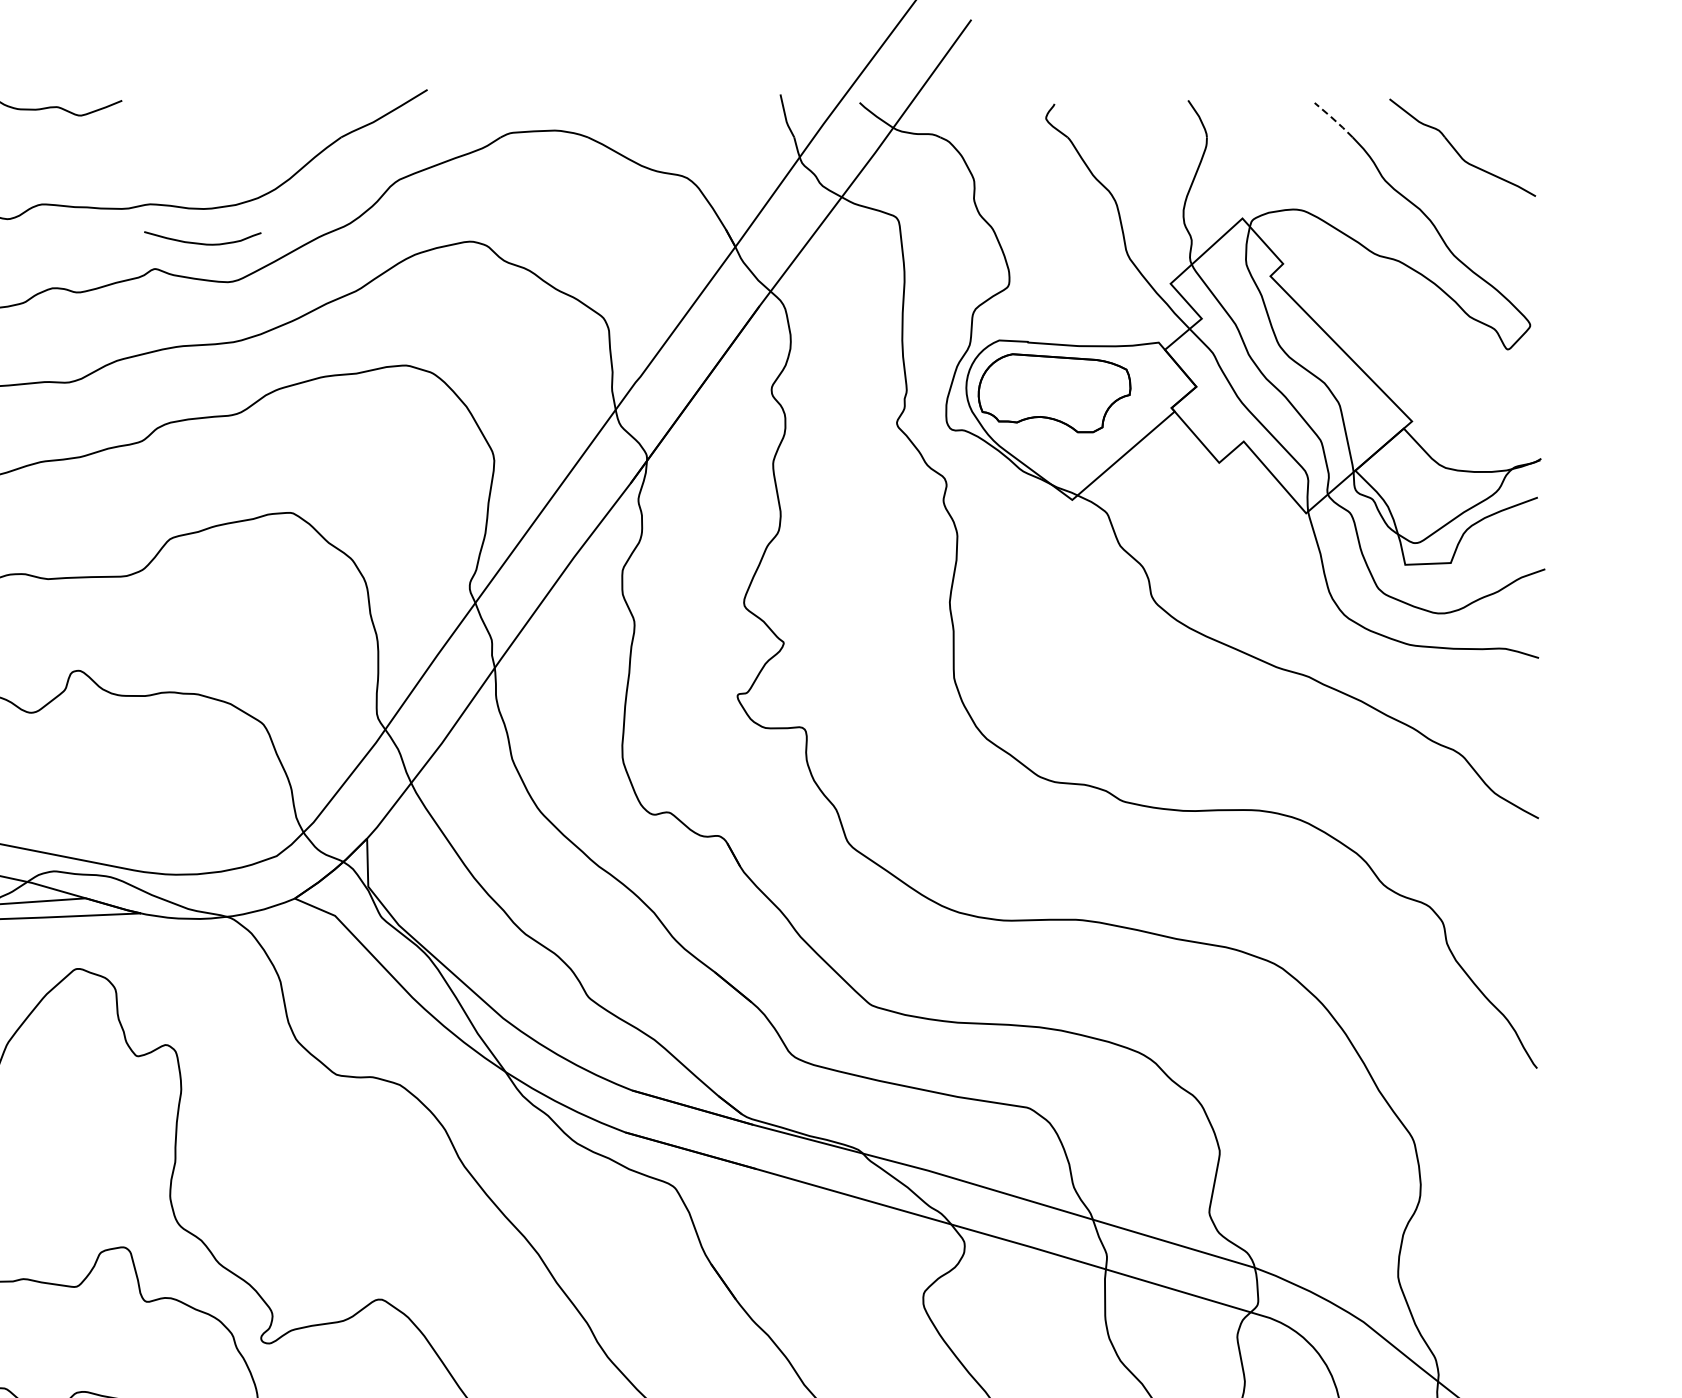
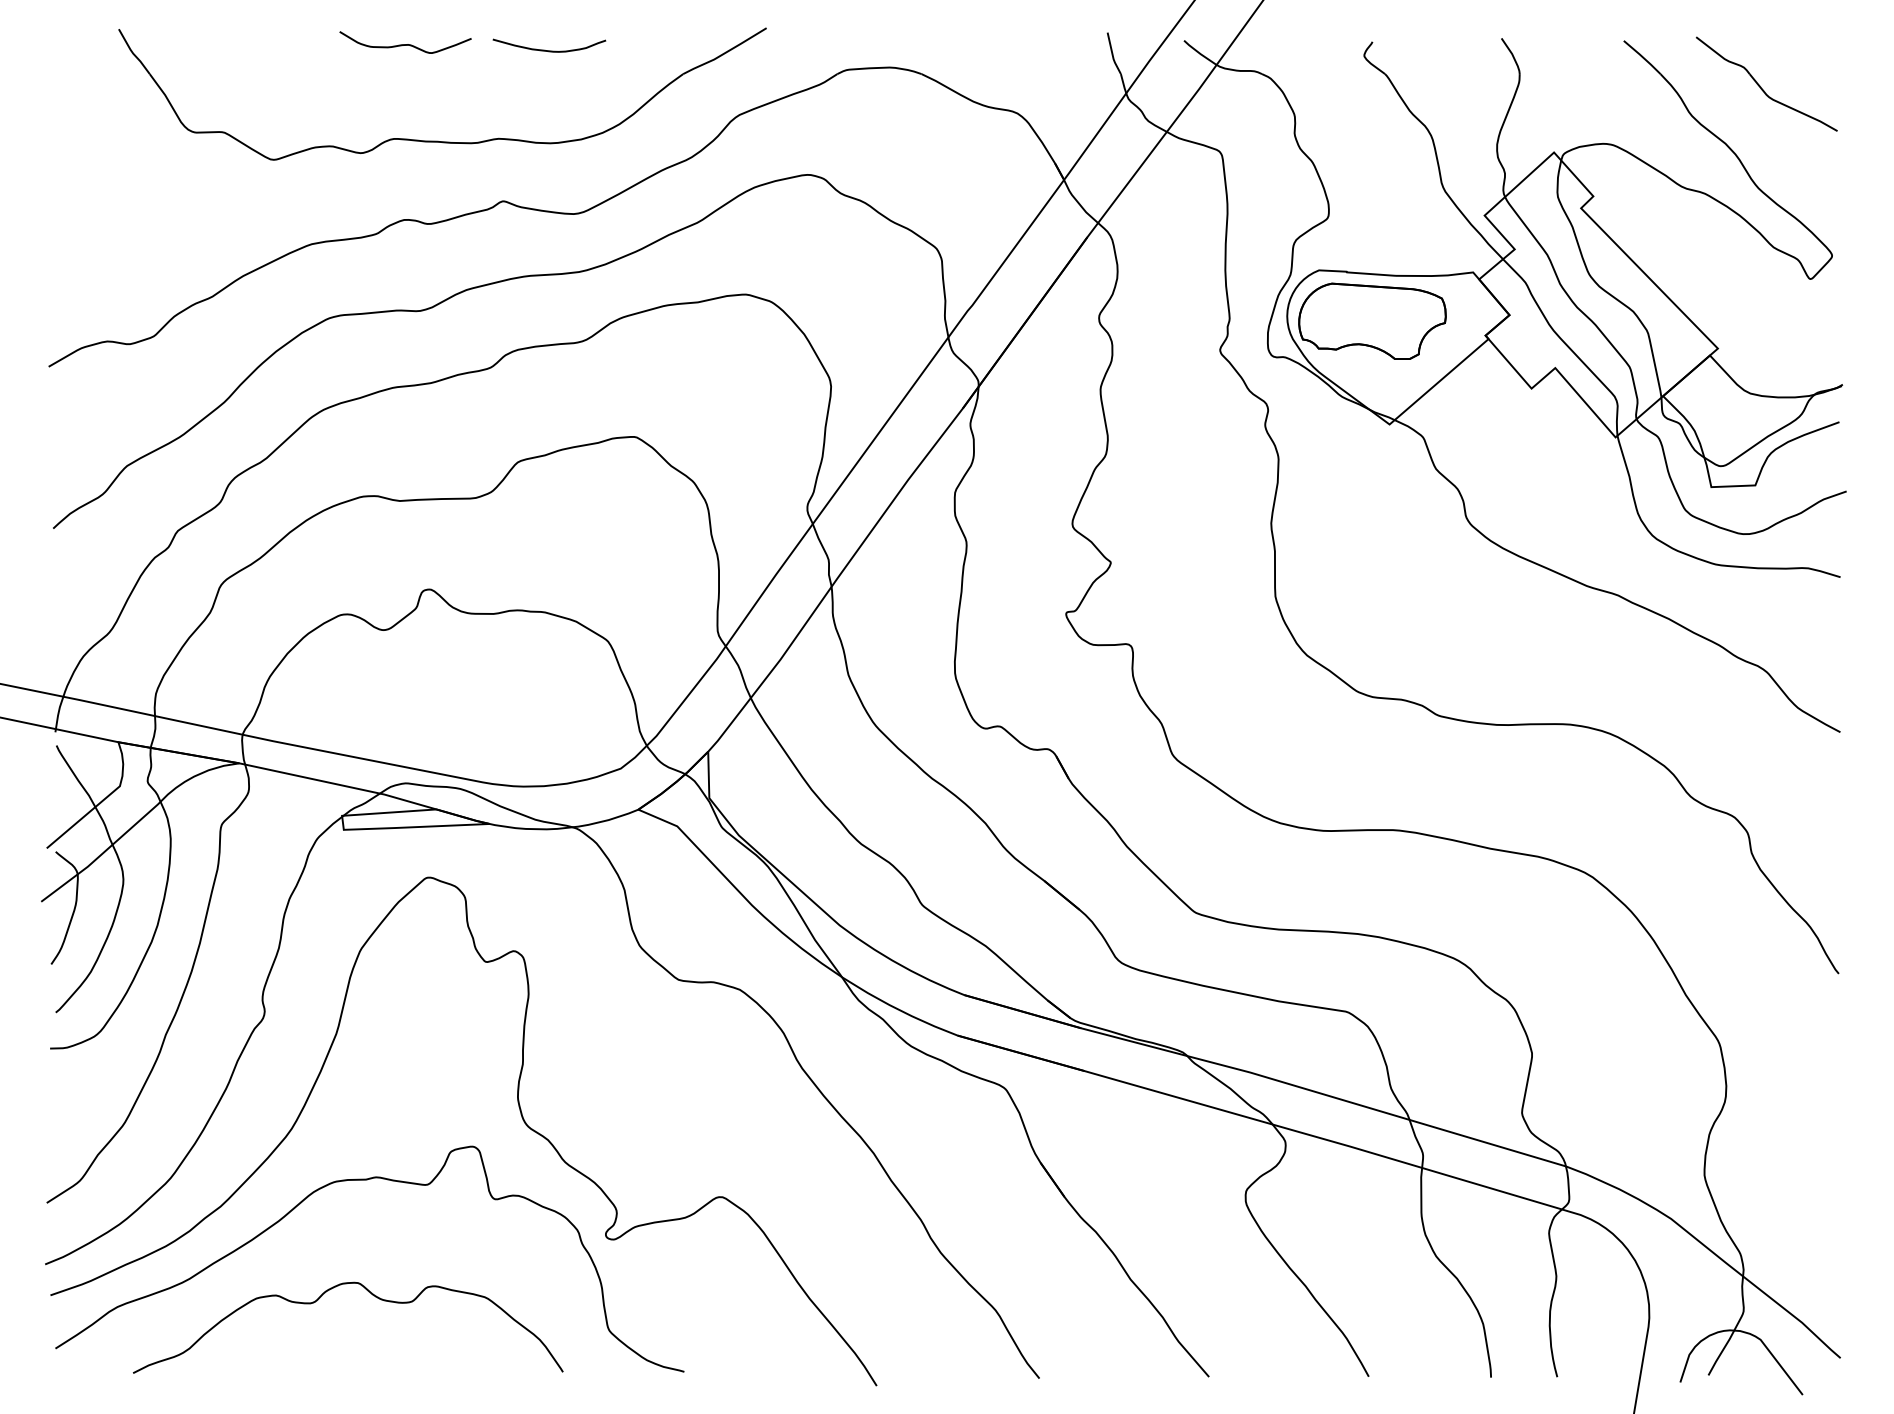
line: (1334, 119) -> (1642, 56), dashed -> solid
curve: (202, 243) -> (549, 50), moved

